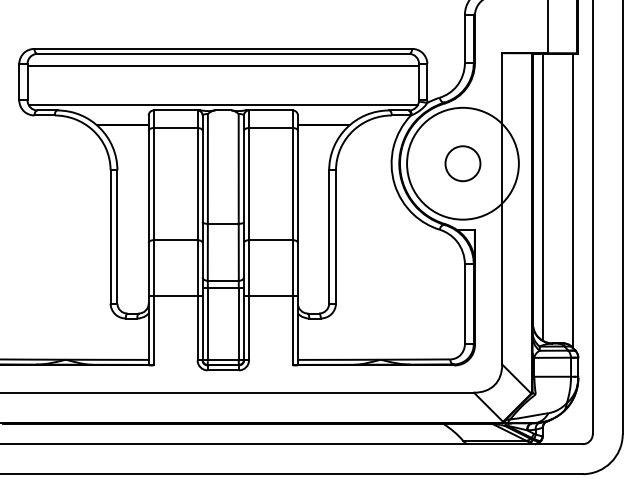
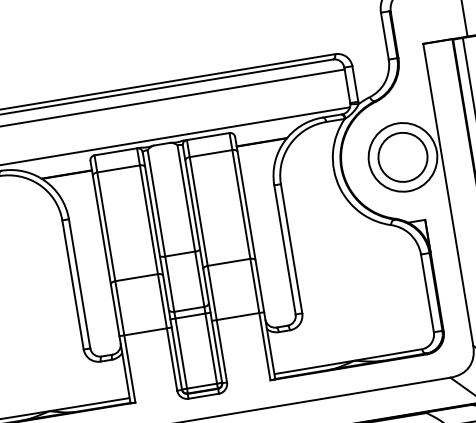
circle: (462, 163) -> (402, 157), size x0.62
circle: (462, 163) -> (402, 157), size x1.43

